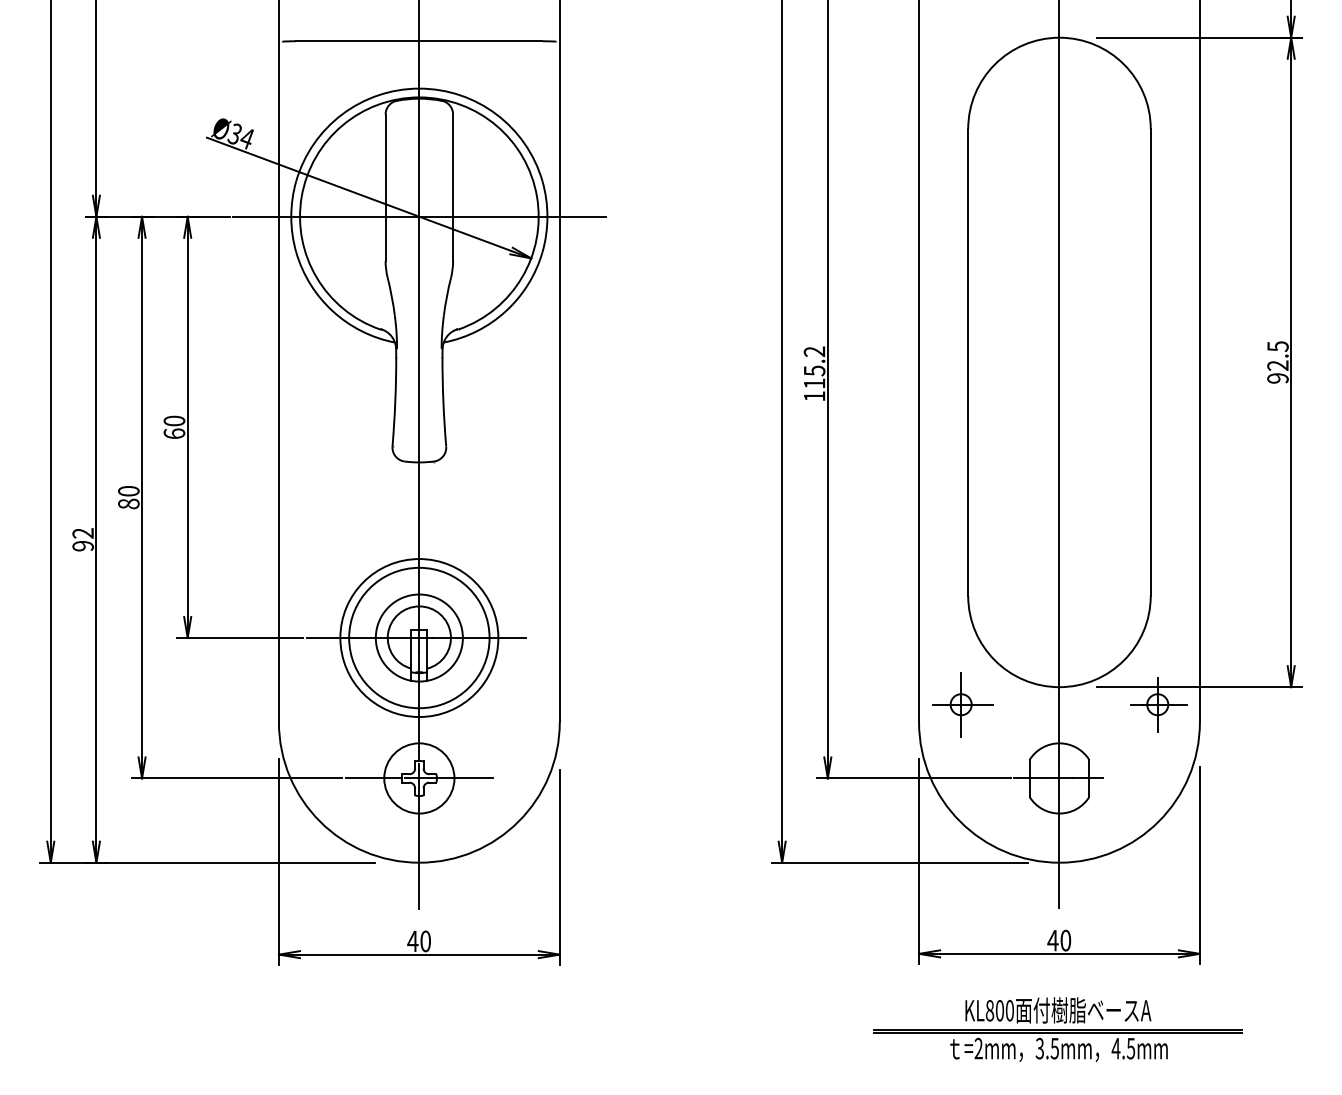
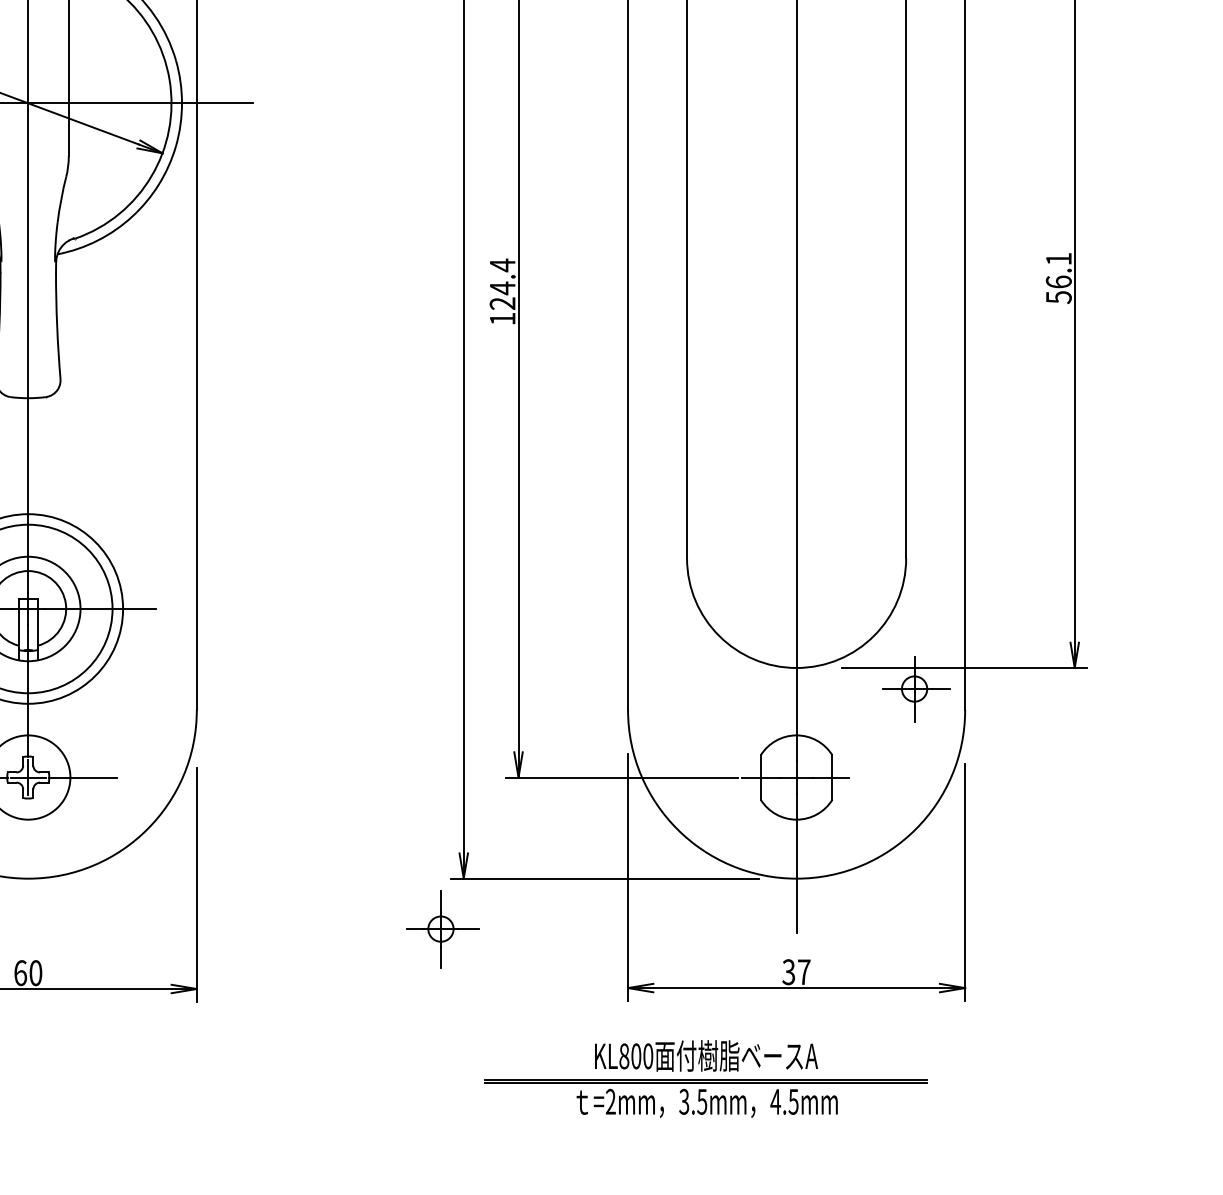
text: (1277, 362) -> (1058, 278), 92.5 -> 56.1
text: (814, 367) -> (502, 284), 115.2 -> 124.4
part: (962, 704) -> (442, 928), moved
line: (419, 851) -> (28, 865), removed
text: (1059, 940) -> (796, 972), 40 -> 37
text: (412, 941) -> (20, 973), 40 -> 60
part: (1057, 1029) -> (705, 1078), moved

